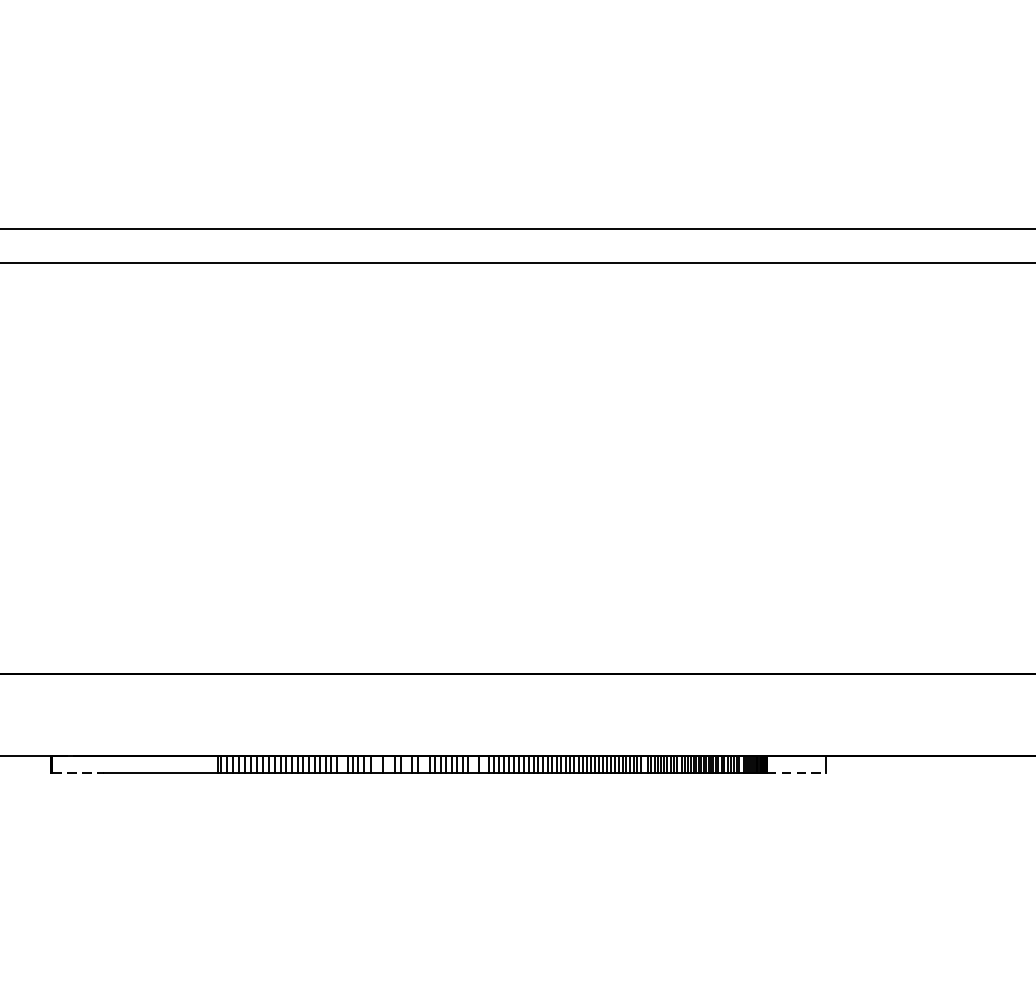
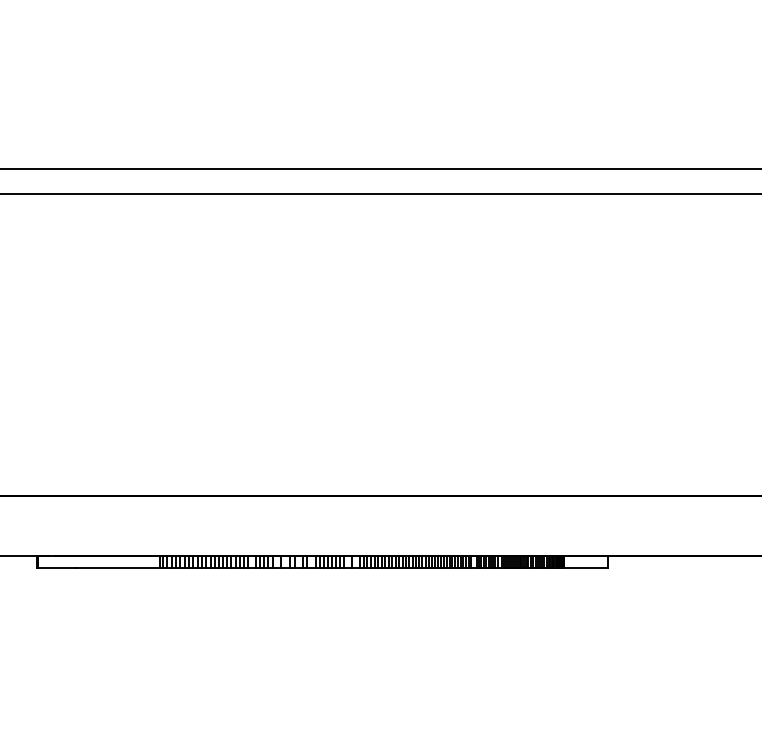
line: (78, 772) -> (57, 568), dashed -> solid
line: (795, 772) -> (585, 568), dashed -> solid

